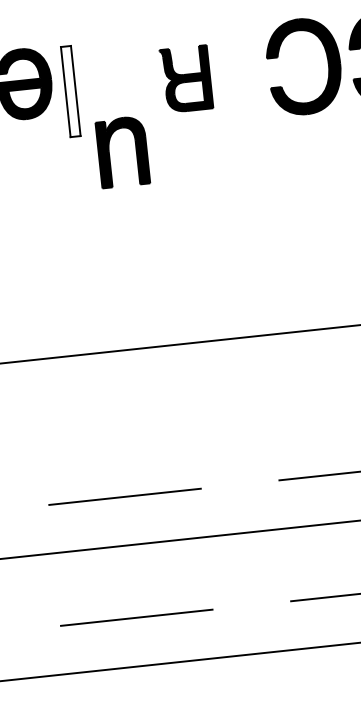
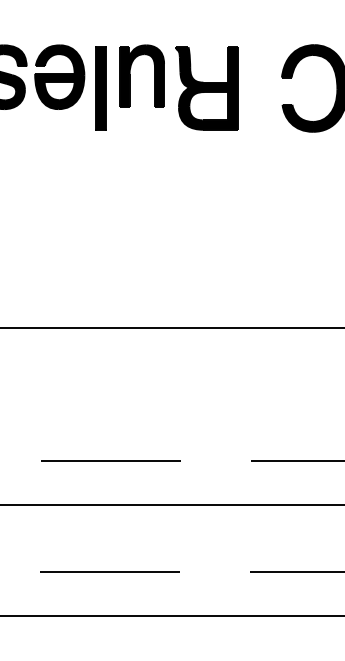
part: (185, 79) -> (206, 88), size x1.43
fill: (70, 91) -> (100, 88), added
part: (109, 152) -> (130, 75), moved

